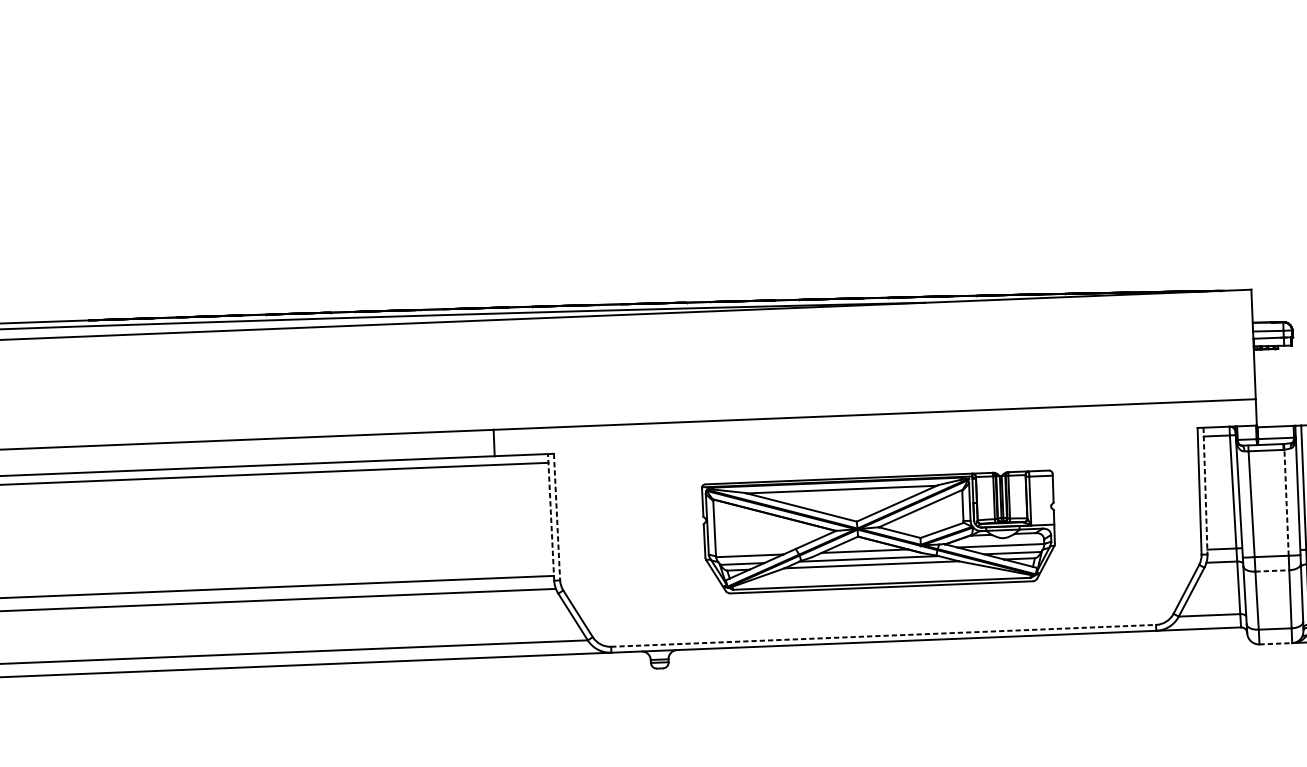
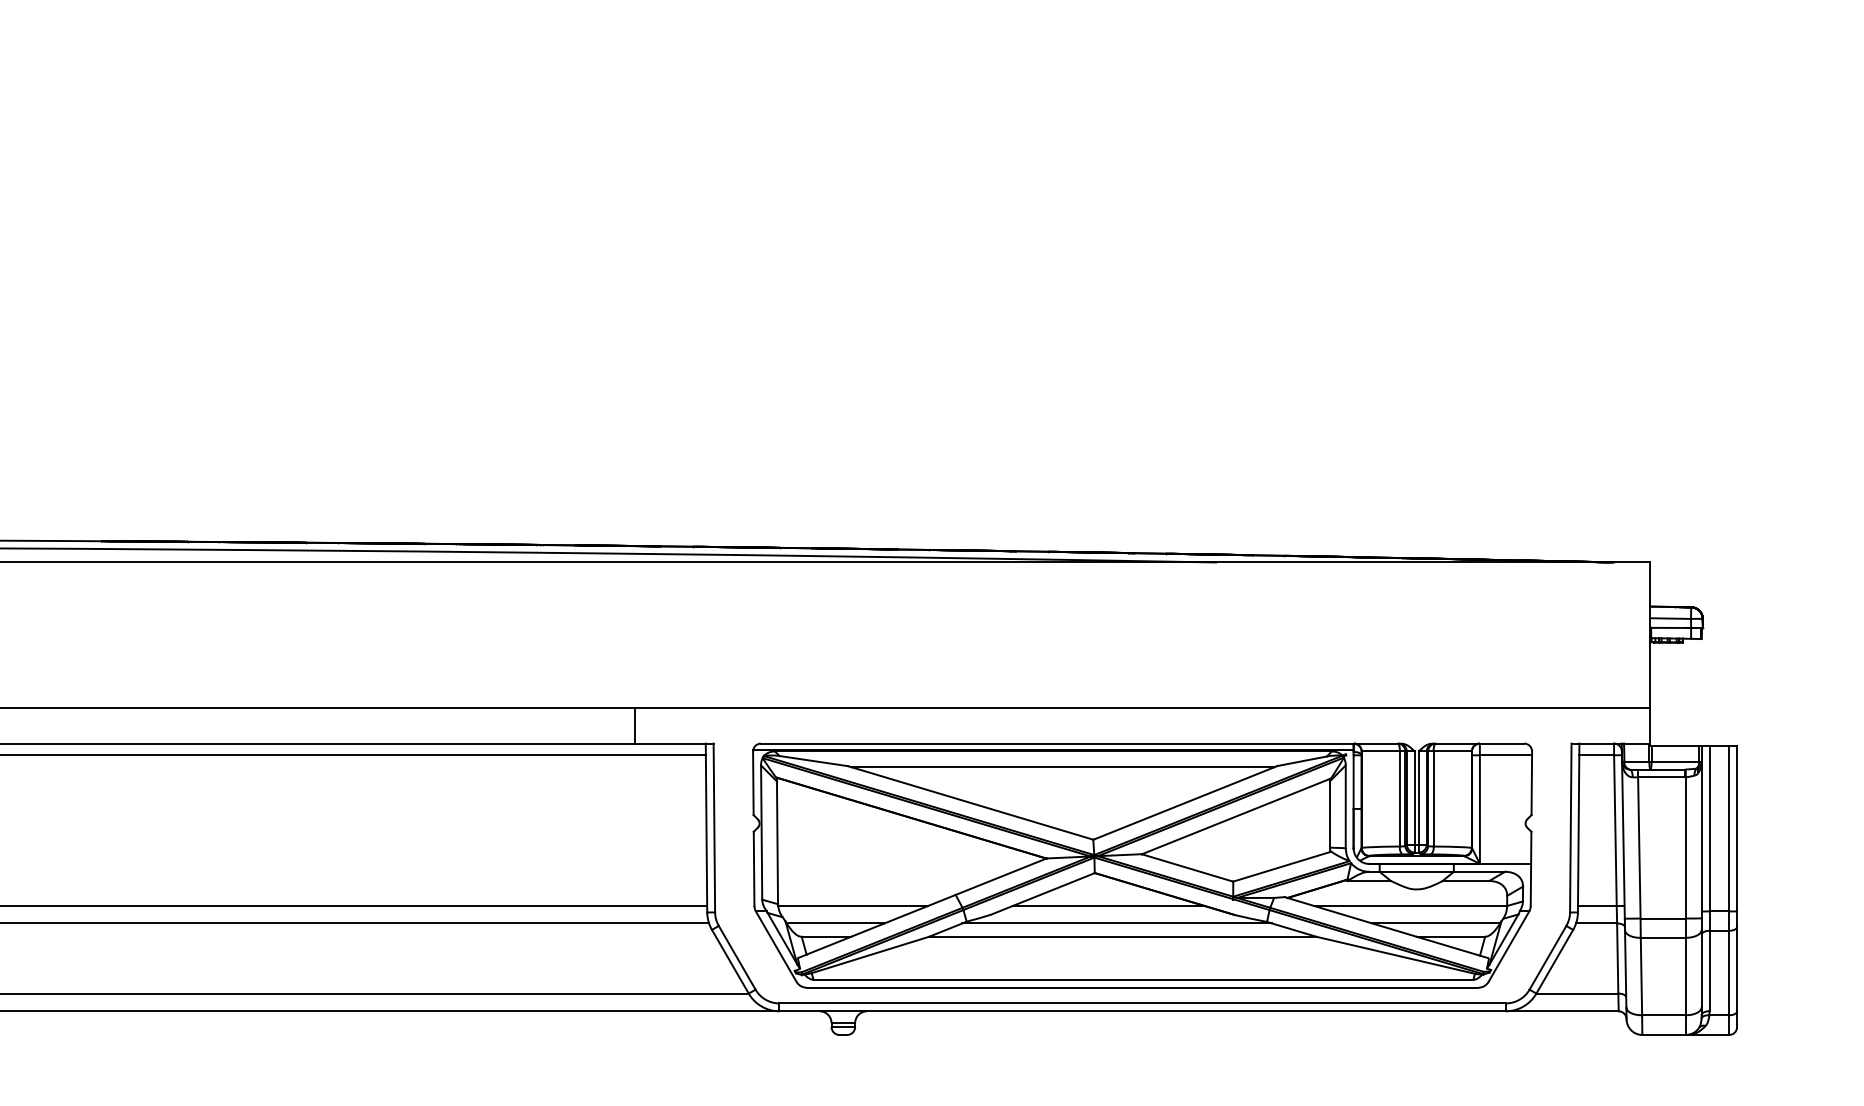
line: (1205, 491) -> (1578, 828), dashed -> solid
line: (1286, 502) -> (1685, 847), dashed -> solid
line: (551, 516) -> (706, 827), dashed -> solid
line: (557, 517) -> (714, 828), dashed -> solid
part: (879, 532) -> (1142, 865), size x1.67
line: (1272, 570) -> (1663, 937), dashed -> solid
line: (884, 635) -> (1143, 1003), dashed -> solid
line: (1276, 643) -> (1664, 1034), dashed -> solid

